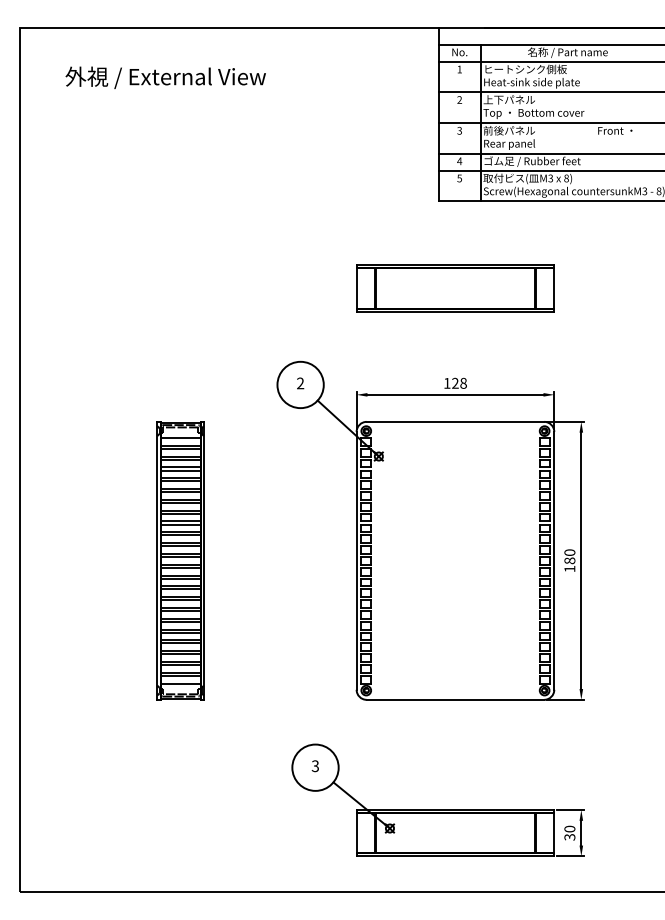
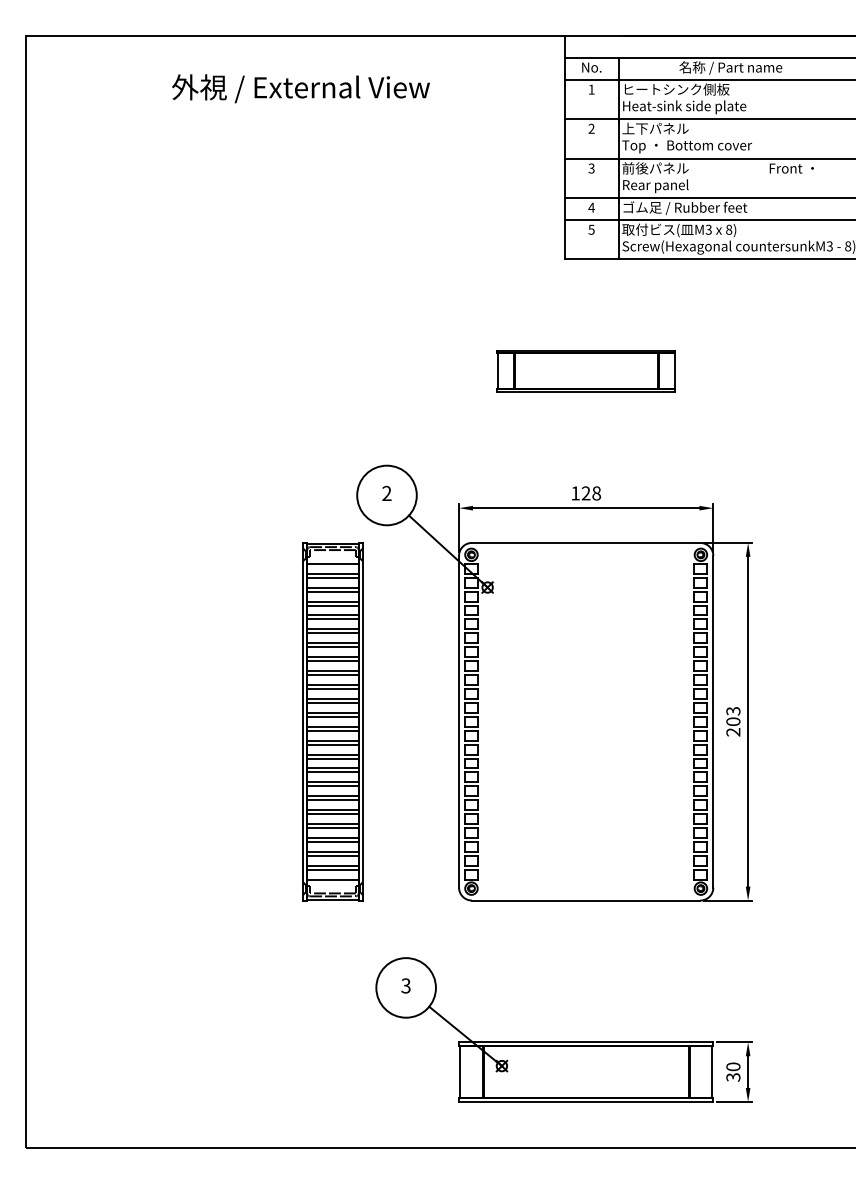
text: (165, 77) -> (300, 88), moved
part: (455, 288) -> (586, 371), size x0.7
part: (180, 560) -> (332, 721), moved
text: (569, 560) -> (732, 721), 180 -> 203

